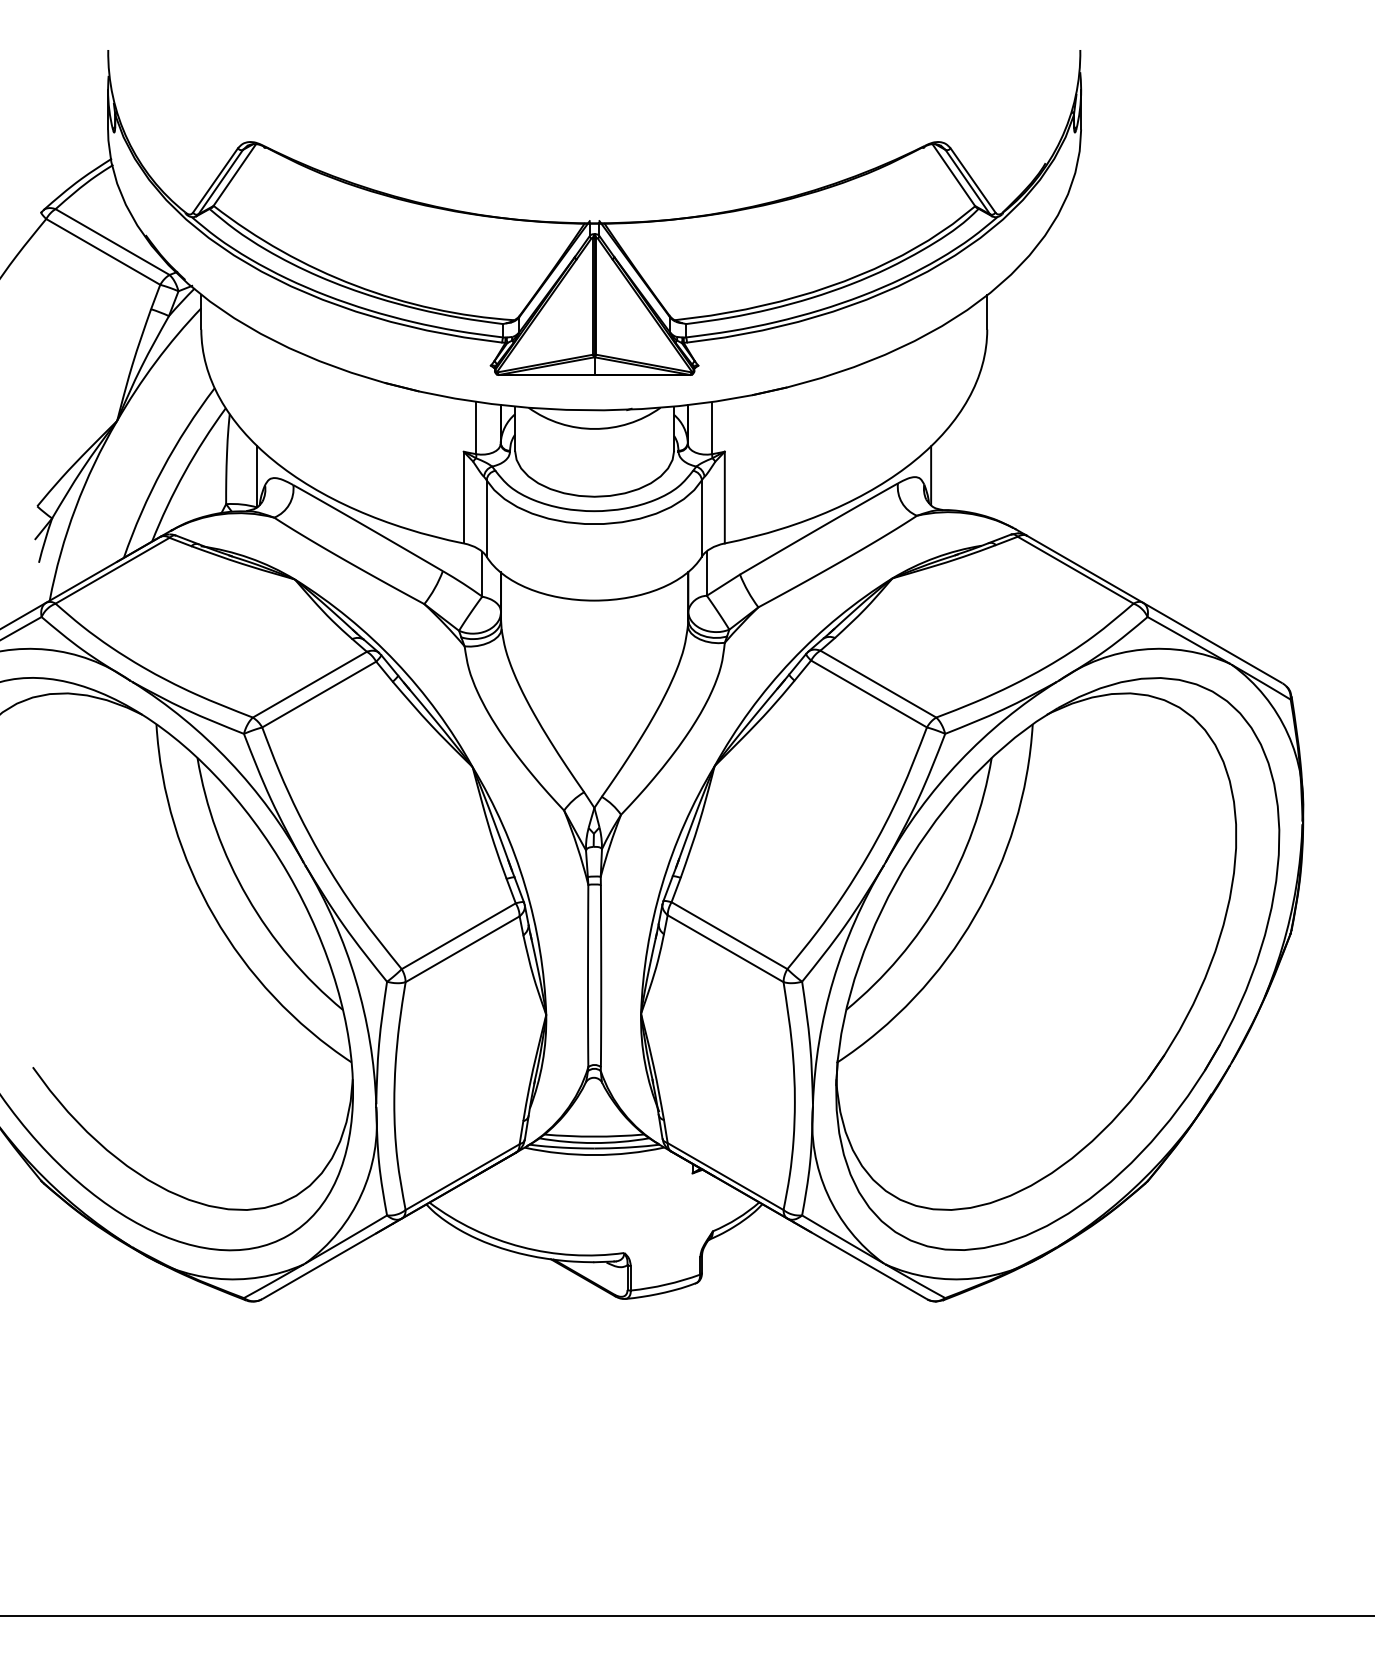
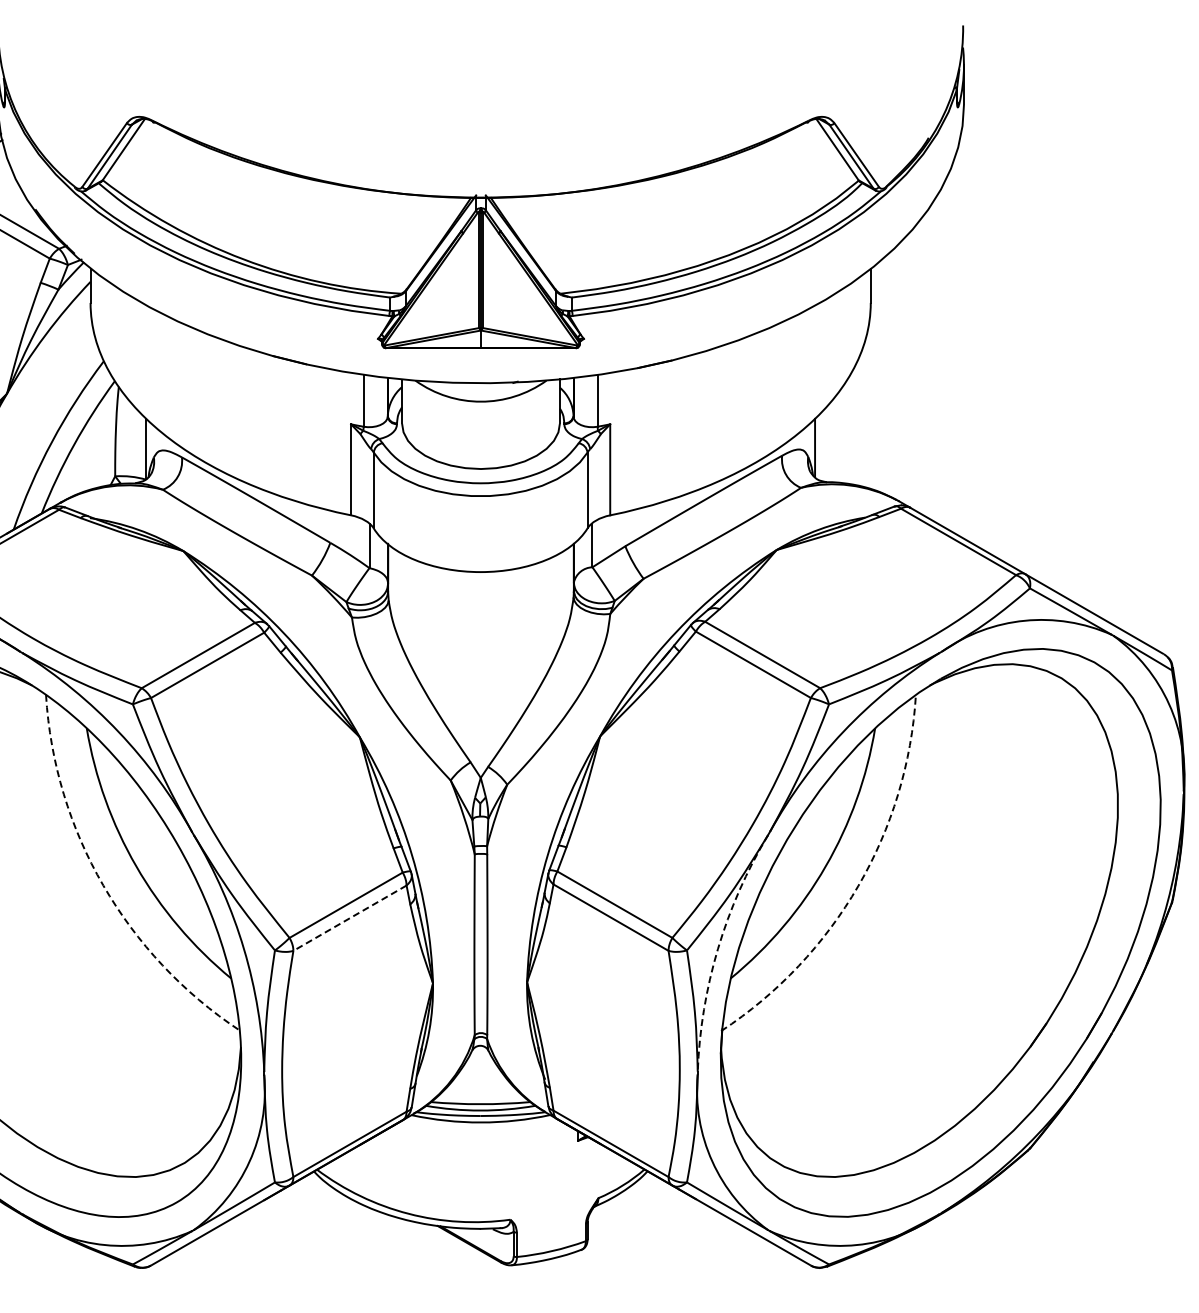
arc: (214, 916) -> (103, 885), solid -> dashed
arc: (974, 916) -> (858, 885), solid -> dashed
line: (462, 949) -> (349, 918), solid -> dashed
arc: (833, 980) -> (718, 949), solid -> dashed

